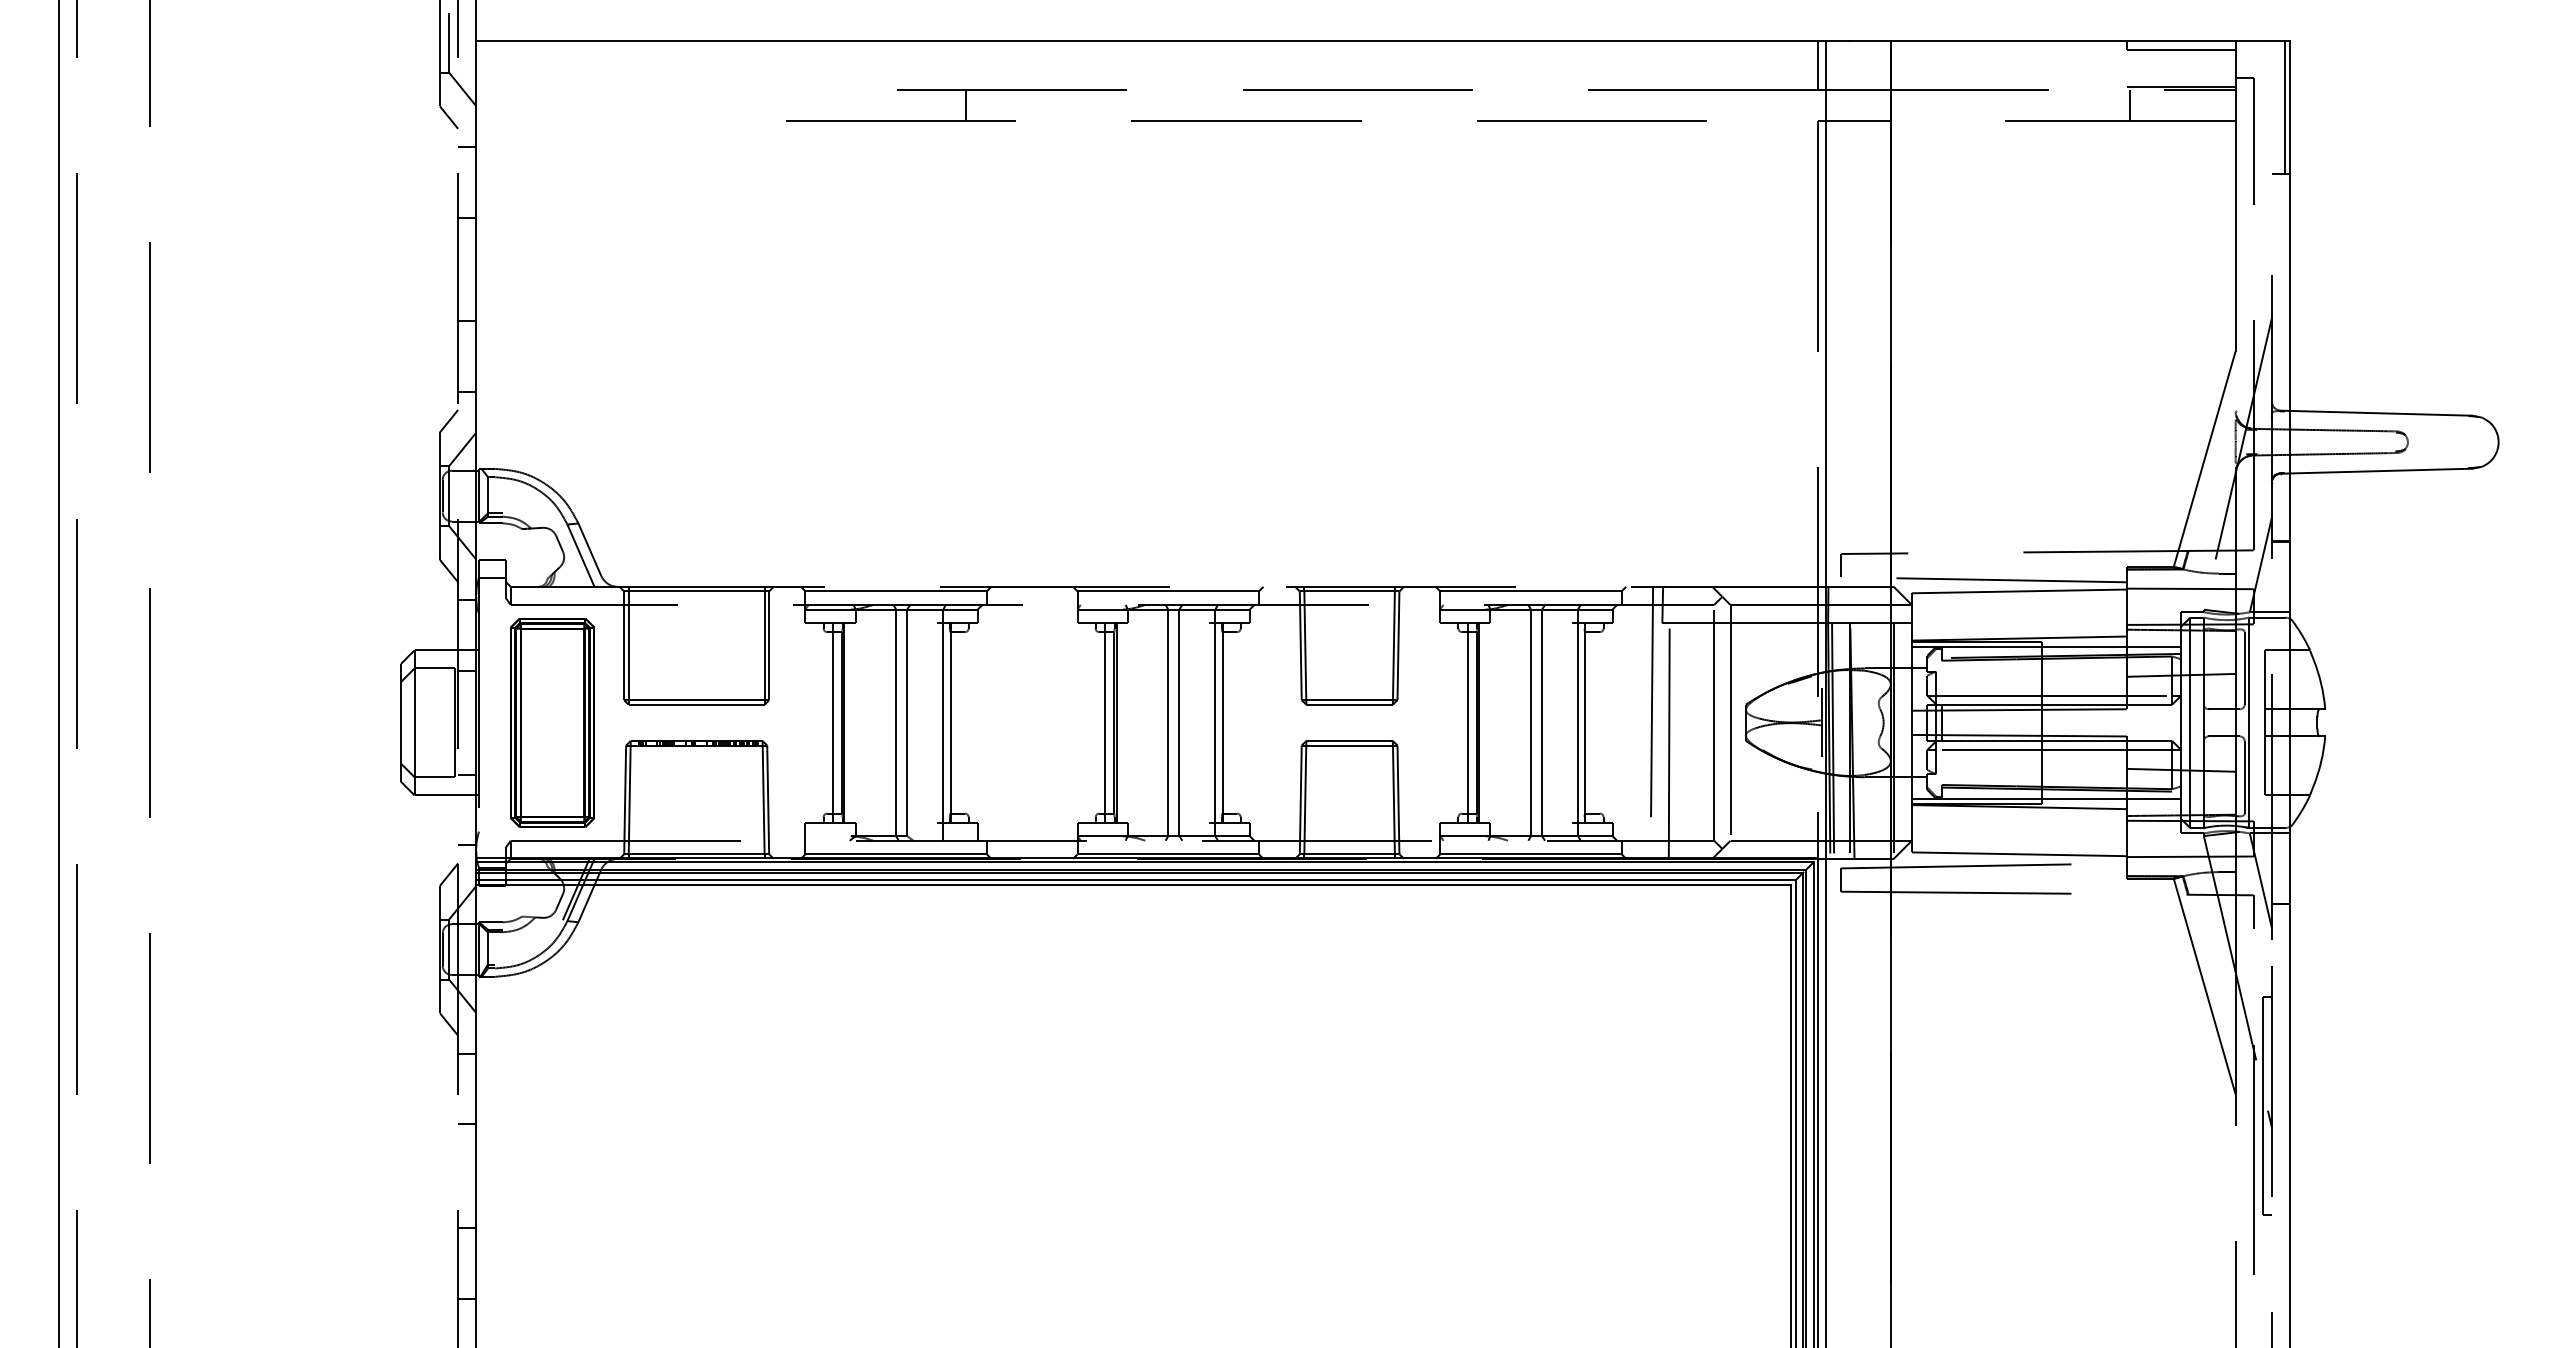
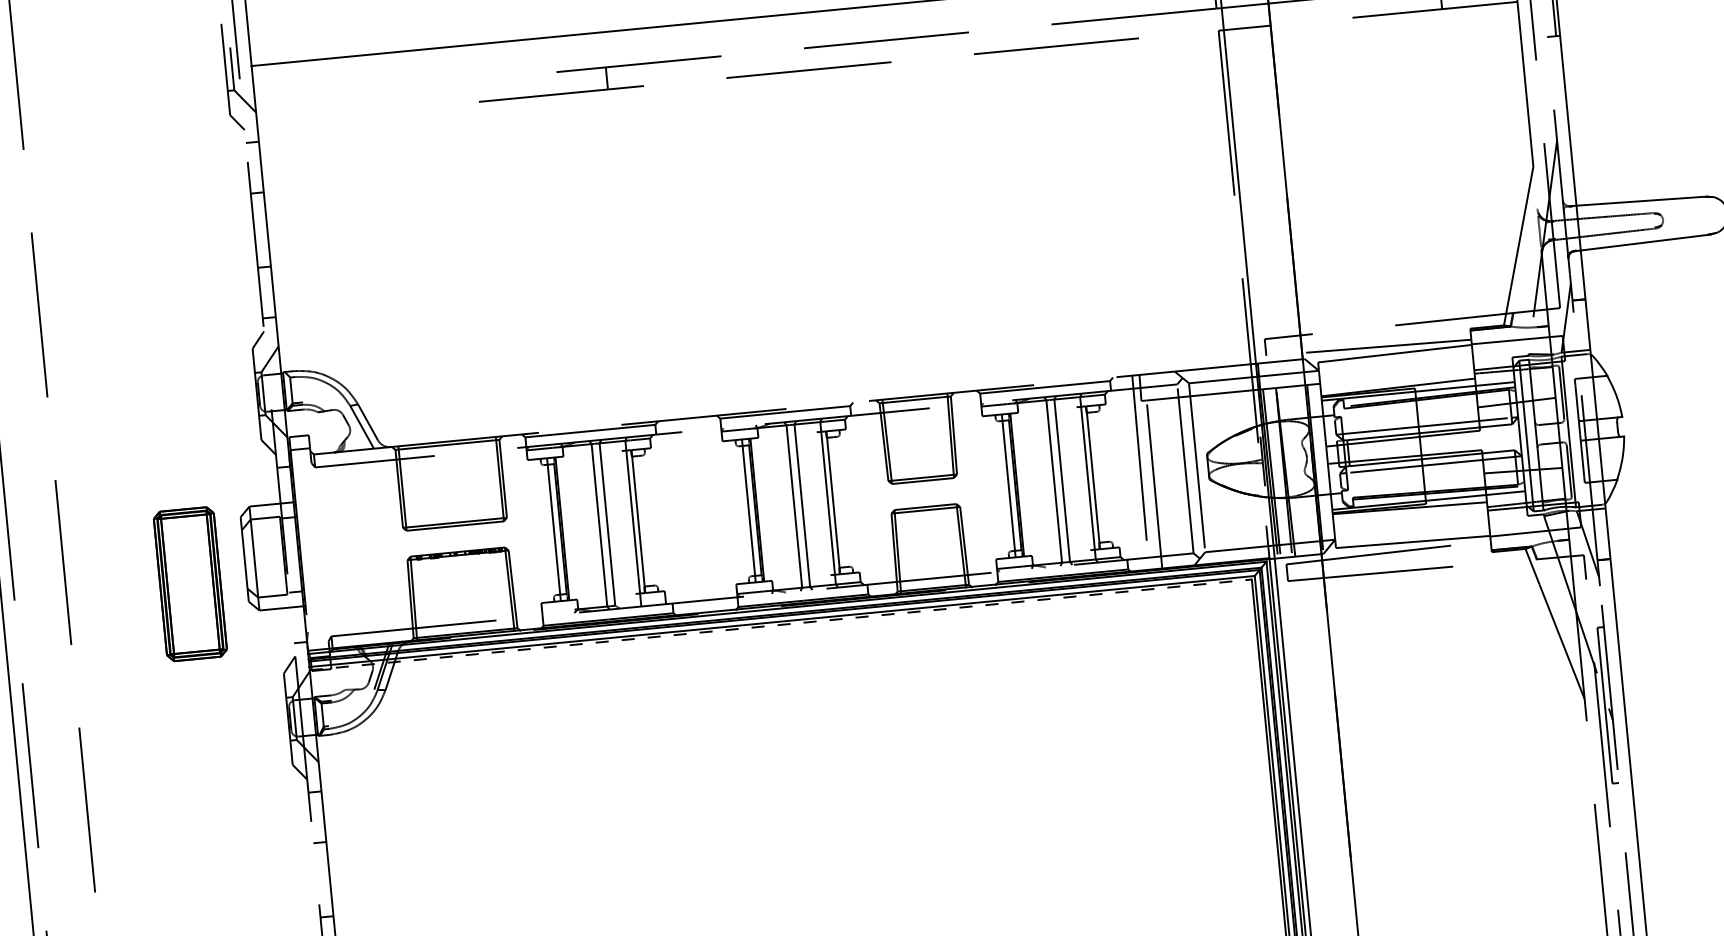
part: (552, 722) -> (190, 583), moved
line: (1134, 884) -> (781, 624), solid -> dashed

